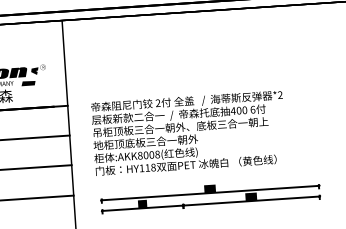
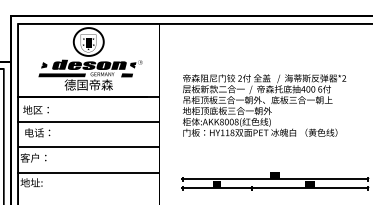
text: (188, 133) -> (264, 105), moved

